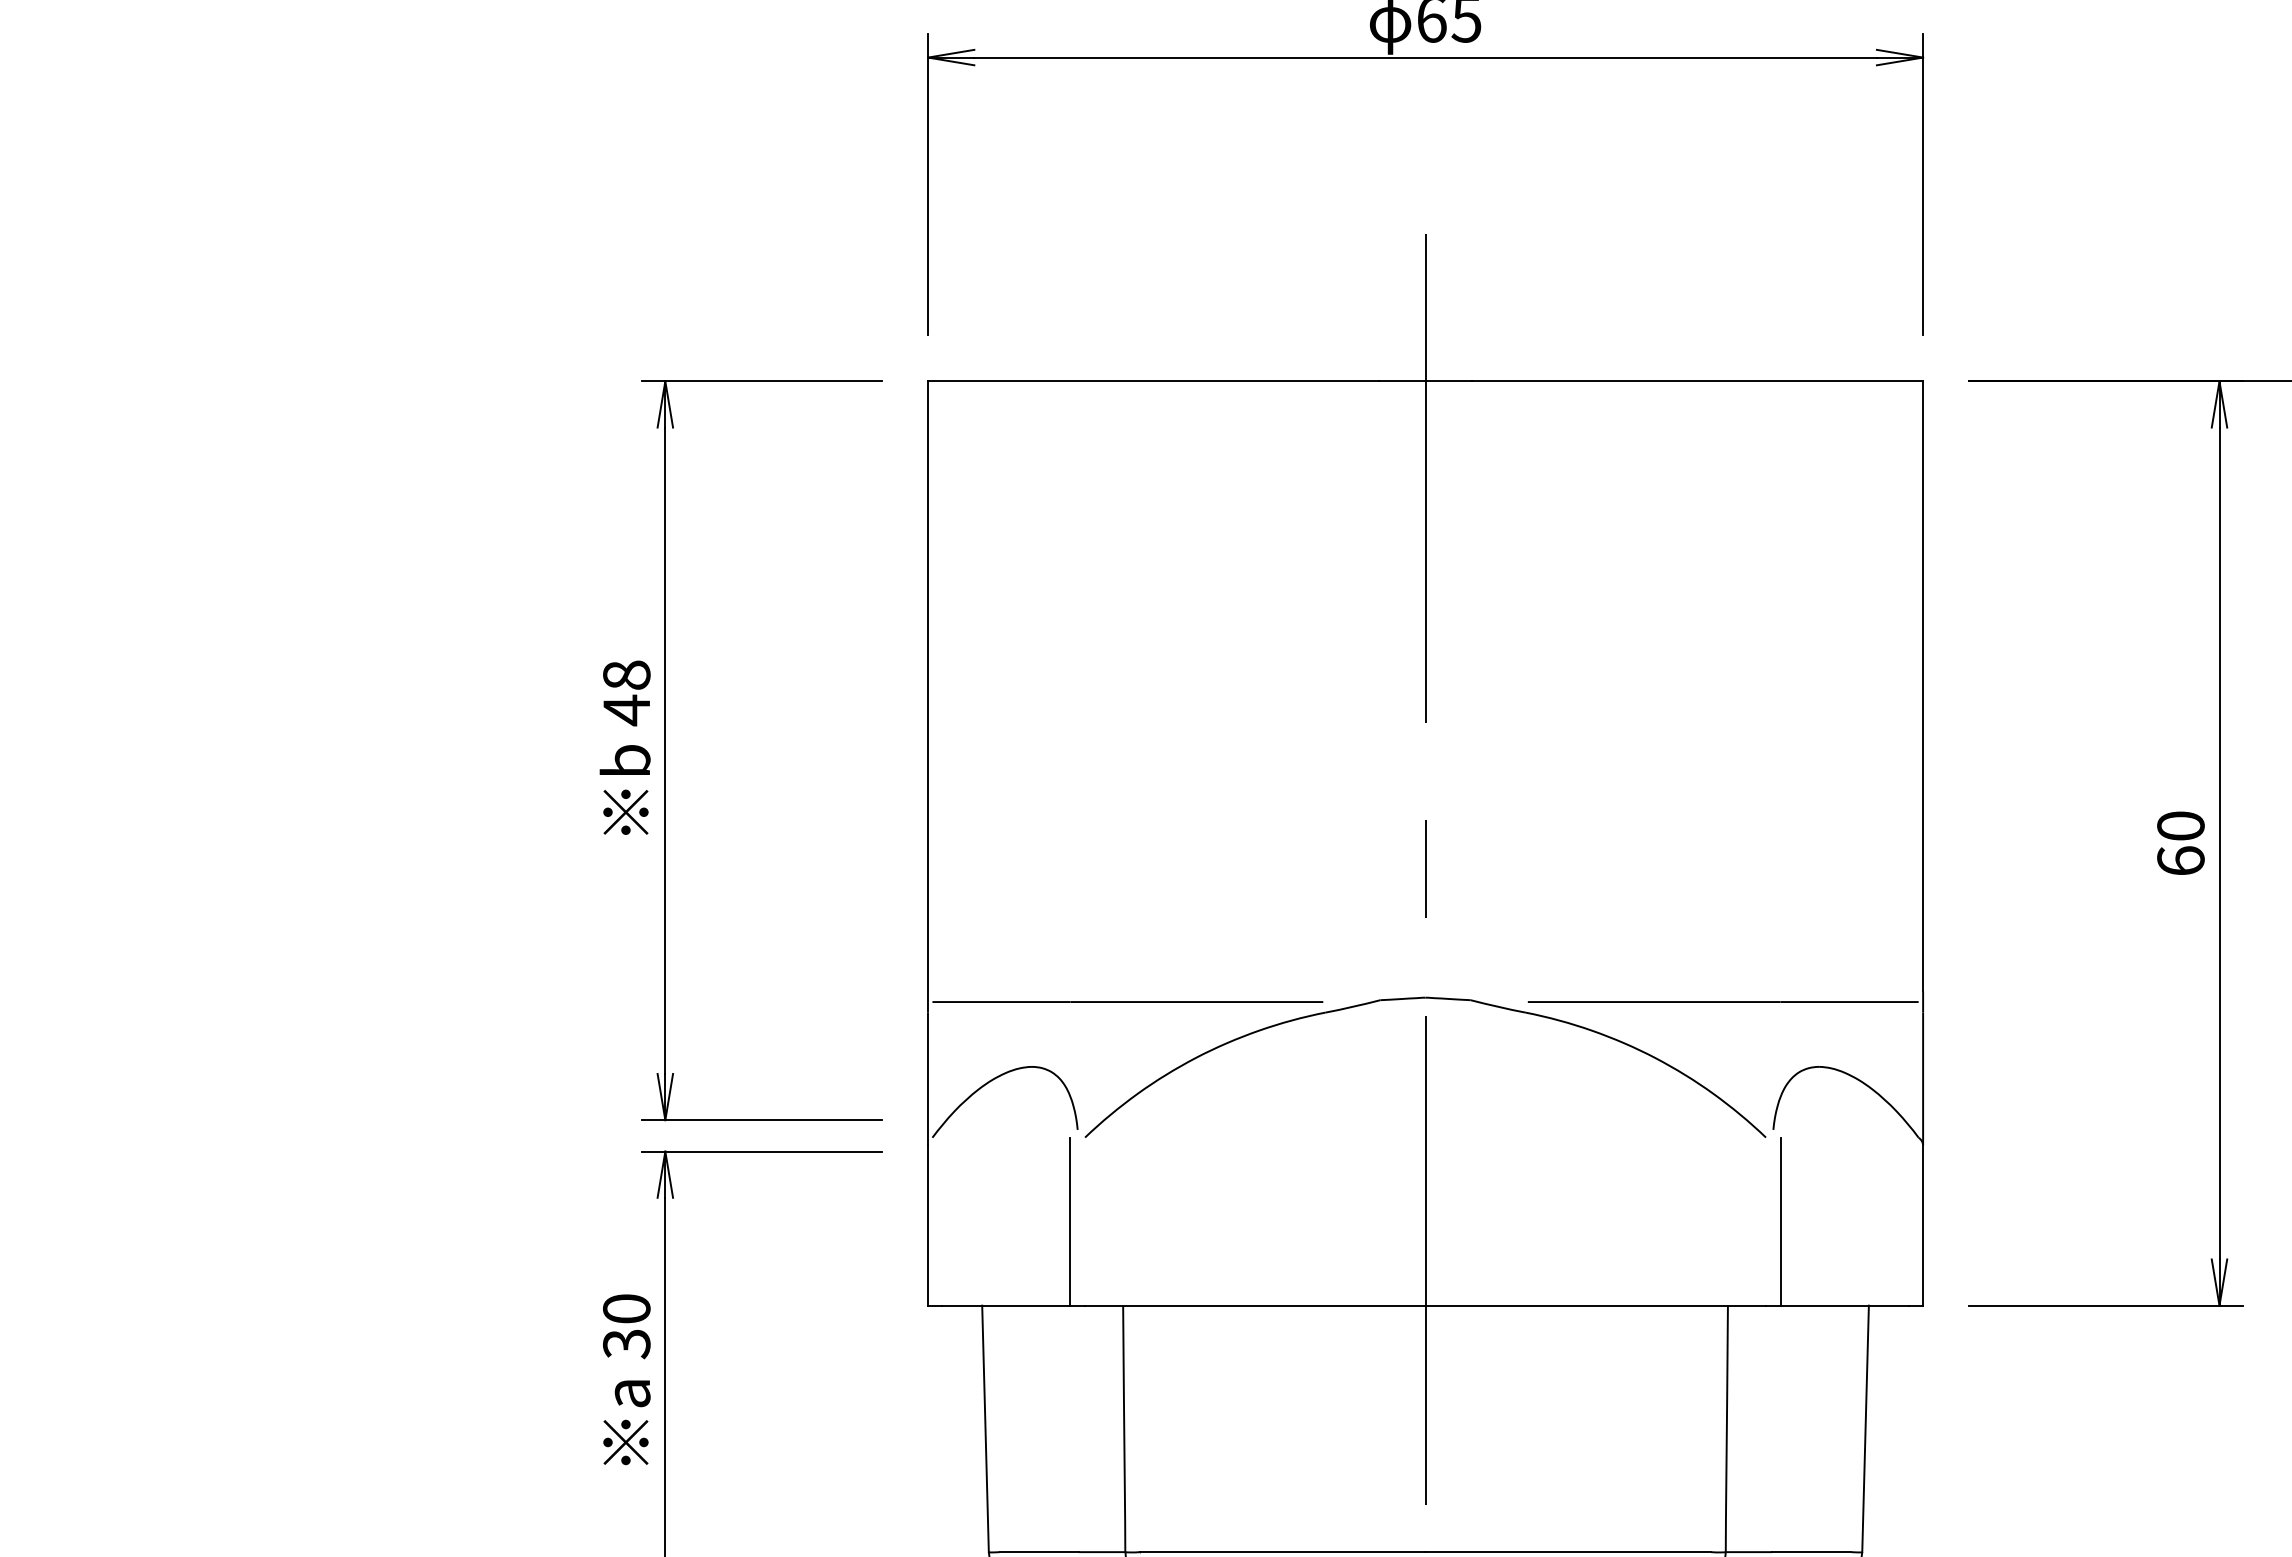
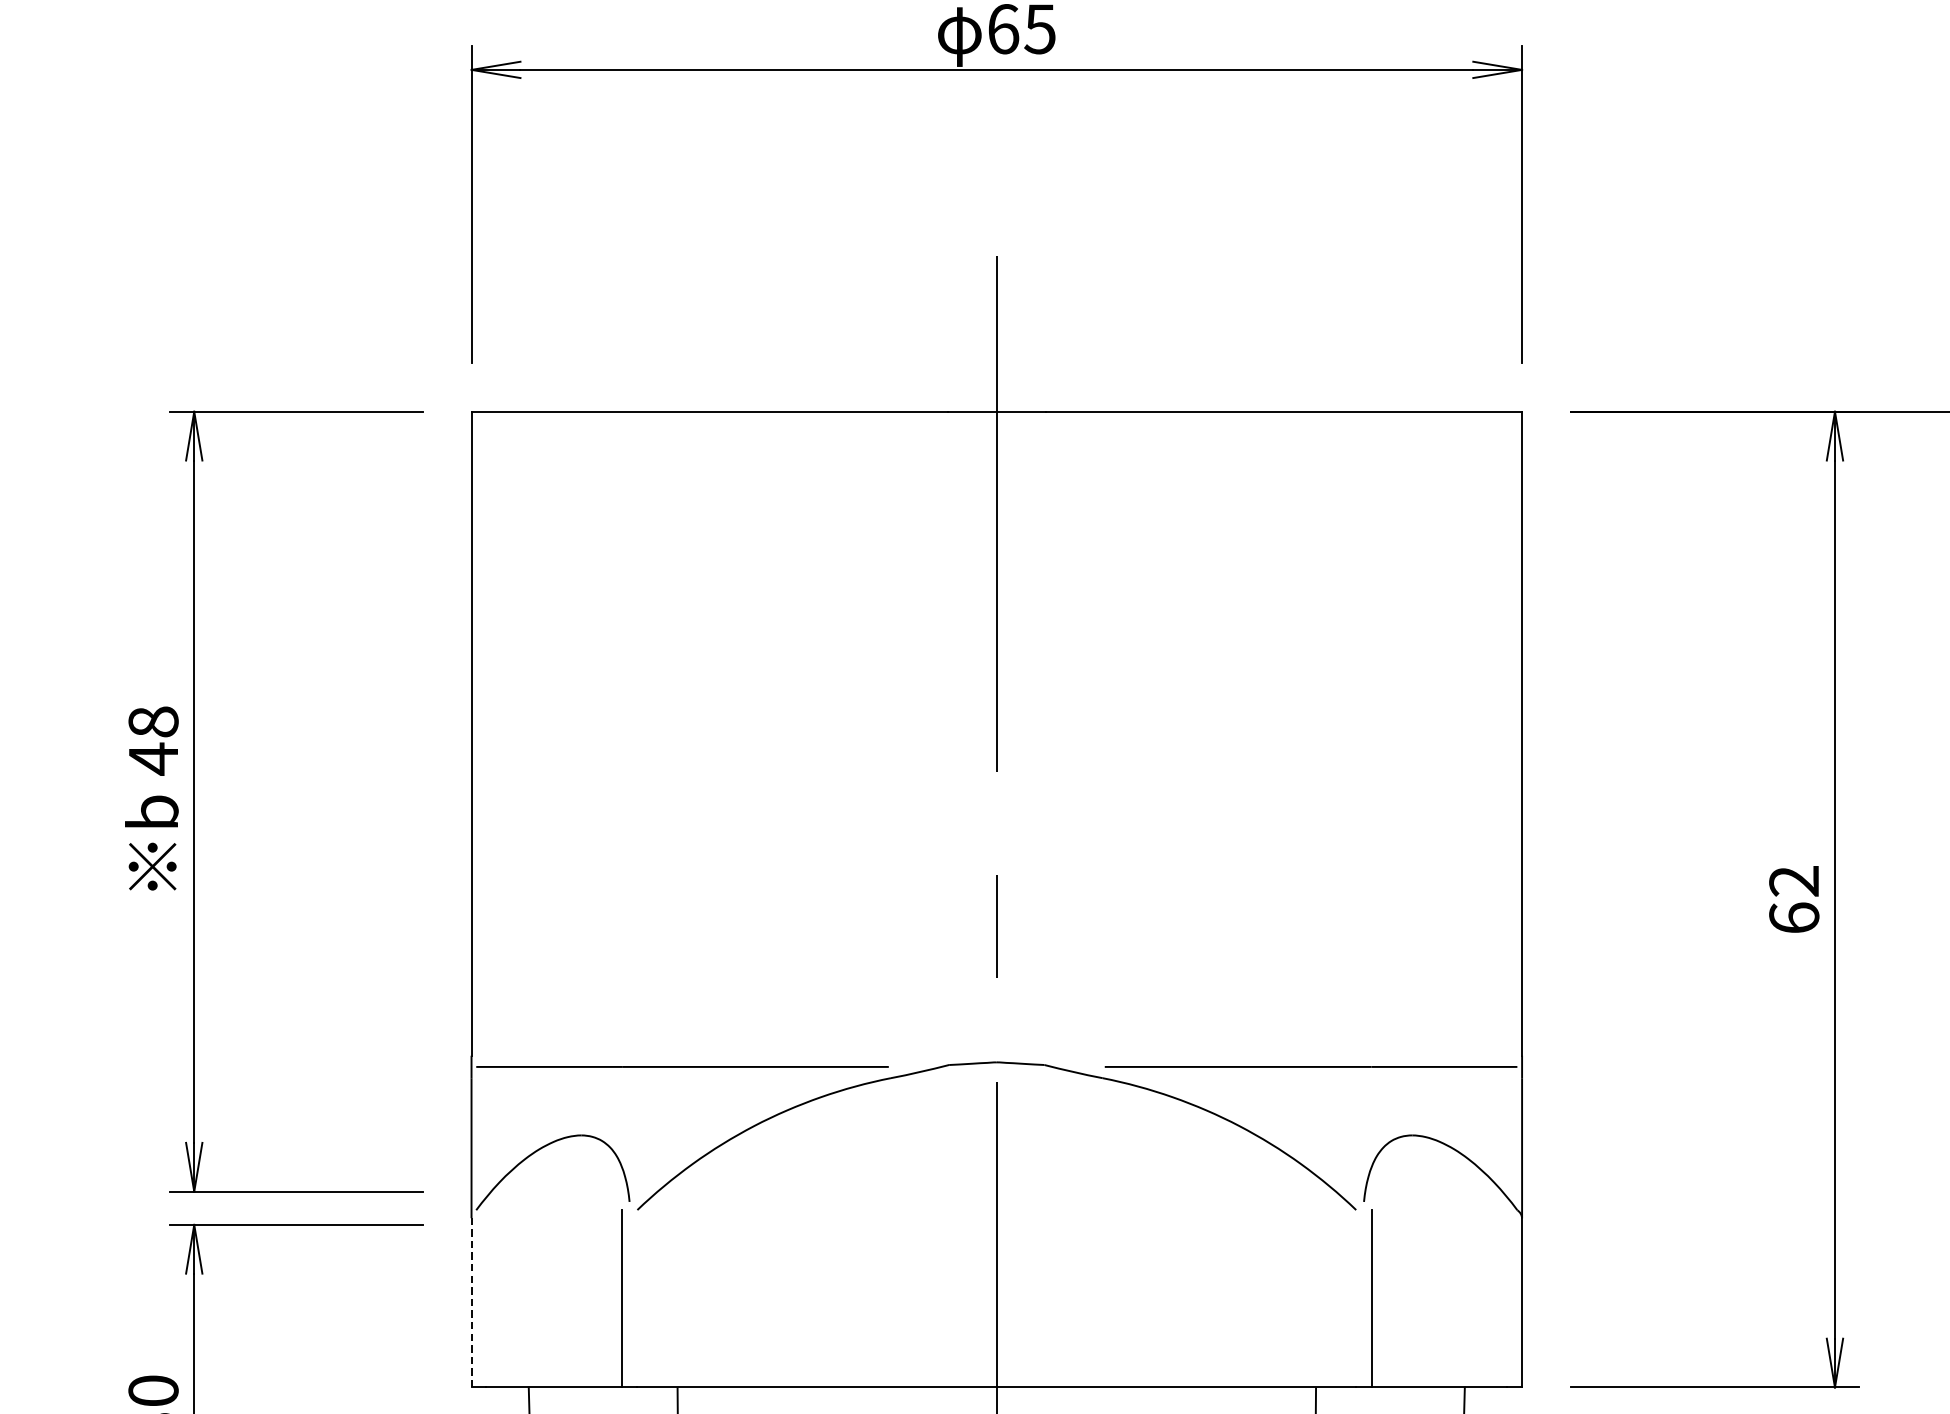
text: (2180, 825) -> (1793, 880), 60 -> 62
line: (927, 1224) -> (471, 1301), solid -> dashed

